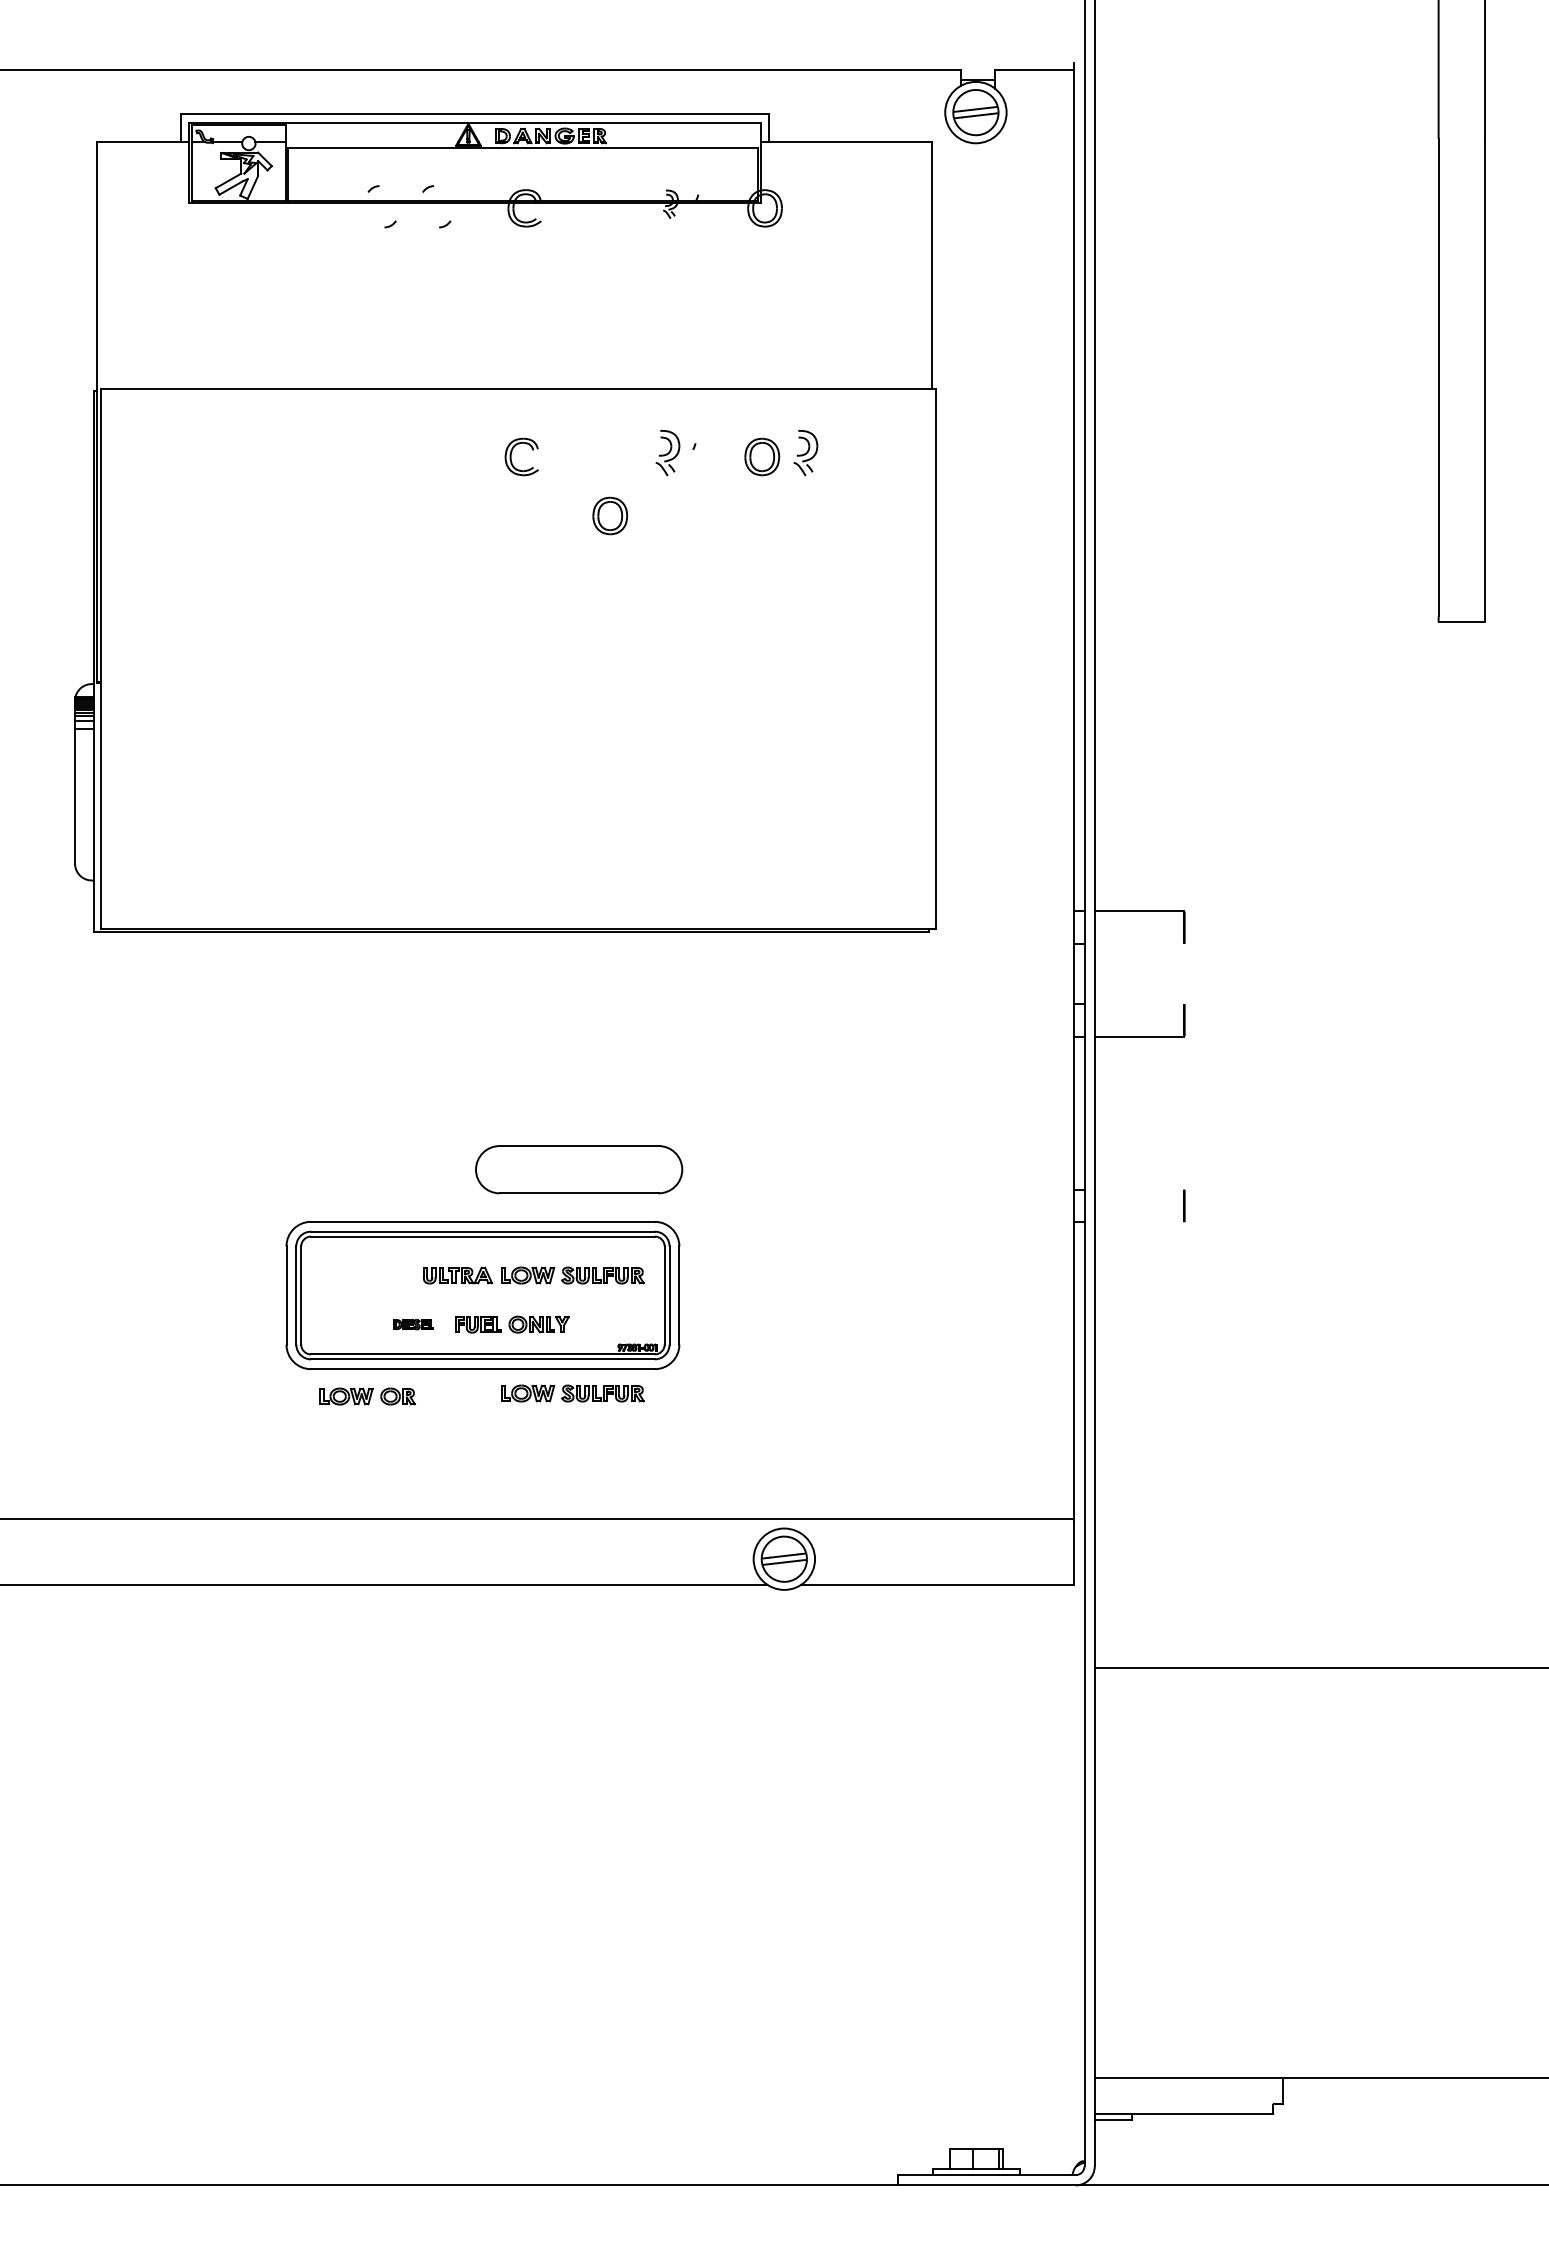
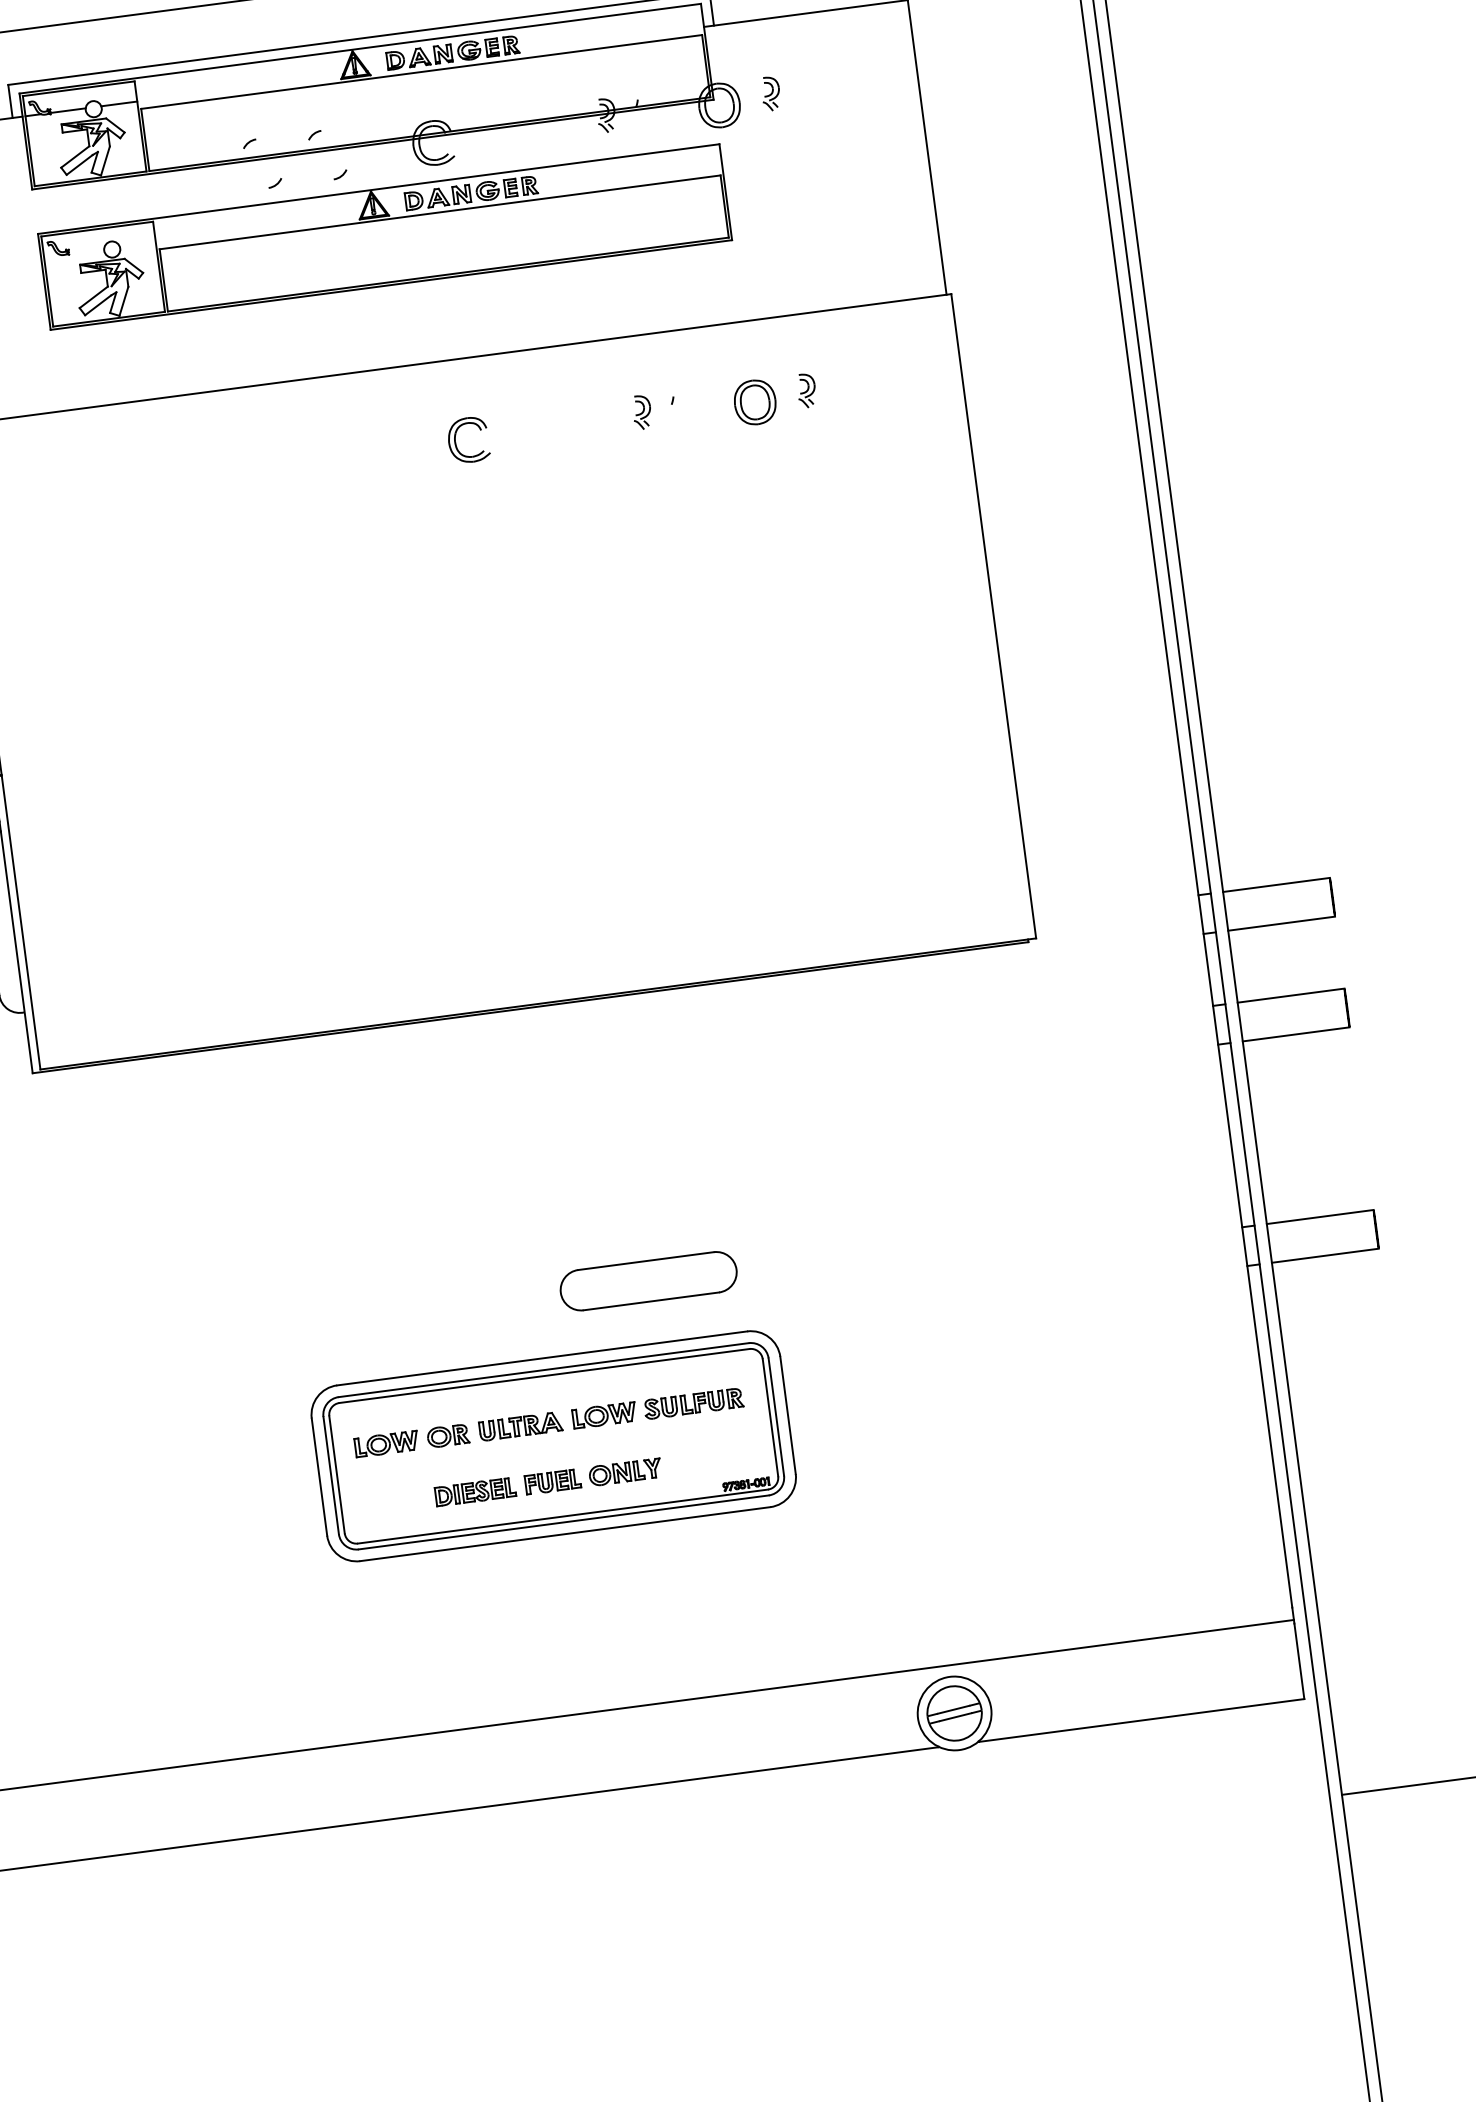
part: (808, 203) -> (770, 92), added
part: (474, 280) -> (384, 237), added
part: (667, 452) -> (641, 411), size x0.62
part: (805, 452) -> (806, 390), size x0.62
part: (610, 515) -> (583, 496), removed
line: (1139, 943) -> (1281, 923), added
line: (1139, 1004) -> (1291, 996), added
part: (578, 1169) -> (647, 1281), size x0.71
line: (1139, 1189) -> (1320, 1216), added
line: (1139, 1222) -> (1325, 1256), added
part: (413, 1324) -> (475, 1491), size x1.67
part: (572, 1393) -> (675, 1549), removed
part: (367, 1396) -> (411, 1440), moved

